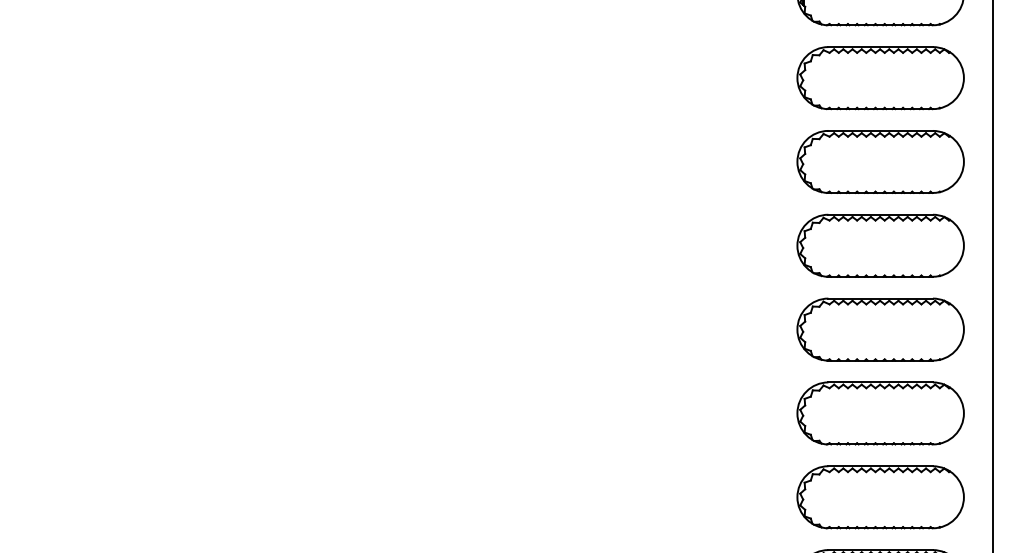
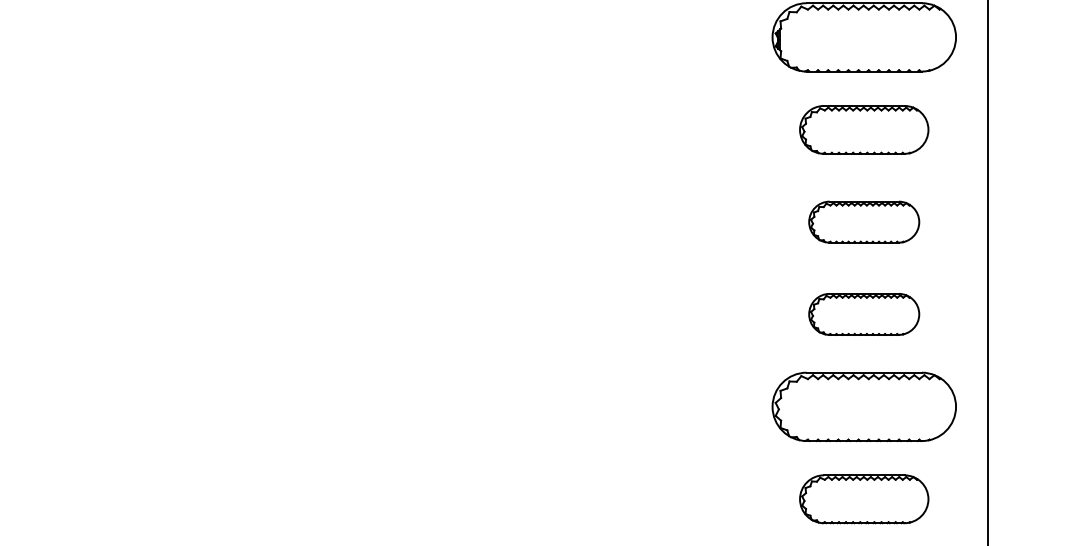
part: (880, 78) -> (864, 130), size x0.7
part: (880, 161) -> (864, 221), size x0.6
part: (880, 245) -> (864, 314), size x0.6
part: (880, 413) -> (864, 499), size x0.7

